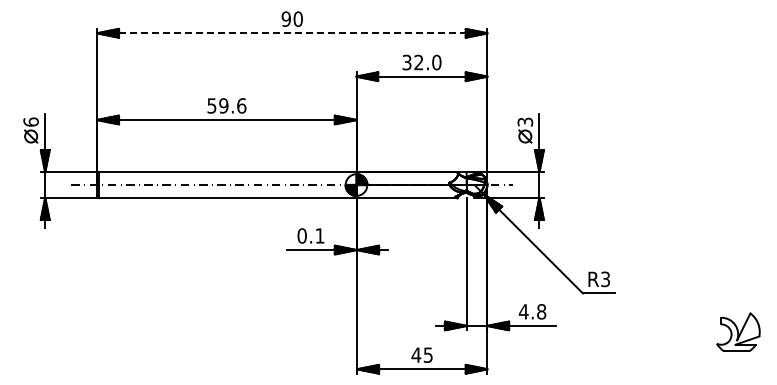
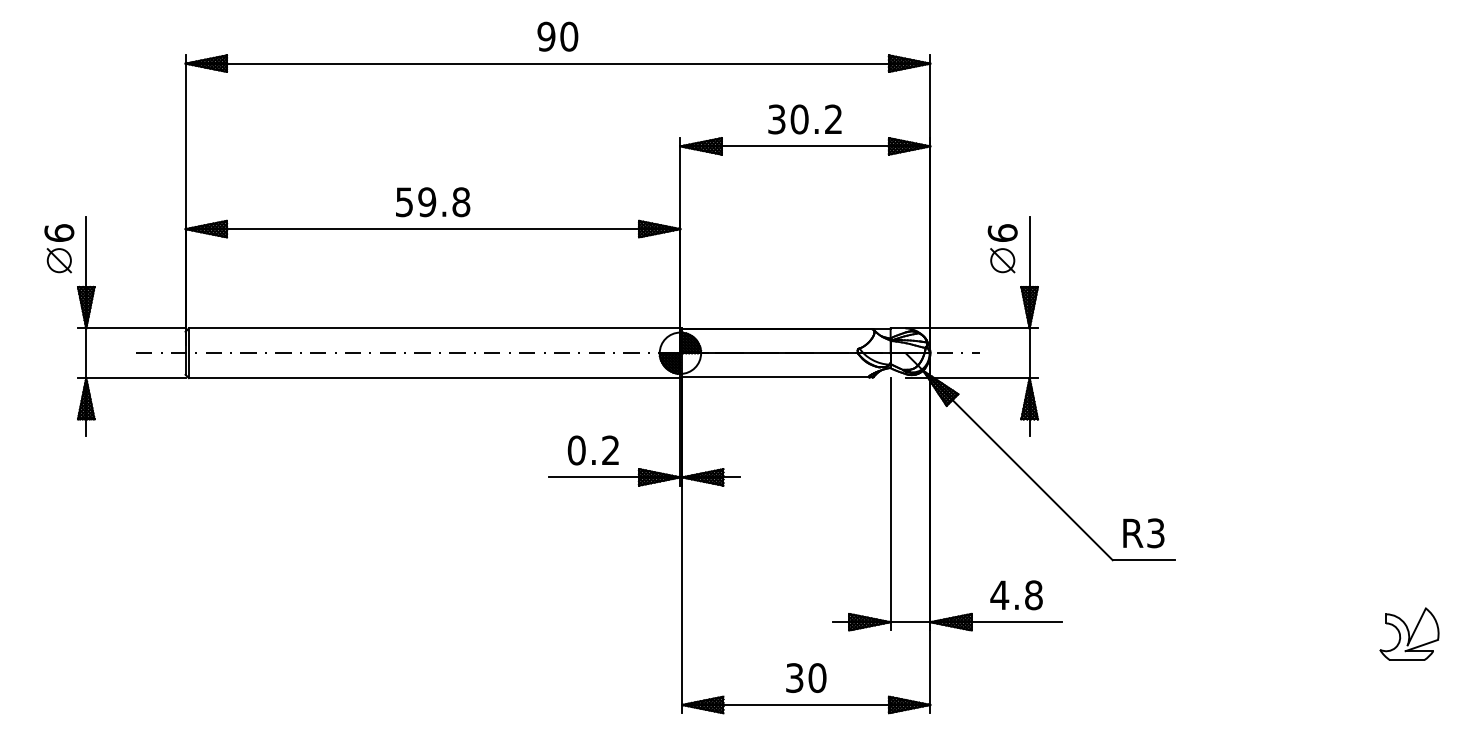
line: (292, 33) -> (558, 63), dashed -> solid
text: (427, 62) -> (815, 119), 32.0 -> 30.2
text: (241, 105) -> (460, 201), 59.6 -> 59.8
text: (525, 121) -> (1003, 231), 3 -> 6
text: (319, 235) -> (609, 449), 0.1 -> 0.2
part: (738, 331) -> (1409, 632), size x0.71
text: (421, 354) -> (804, 676), 45 -> 30

